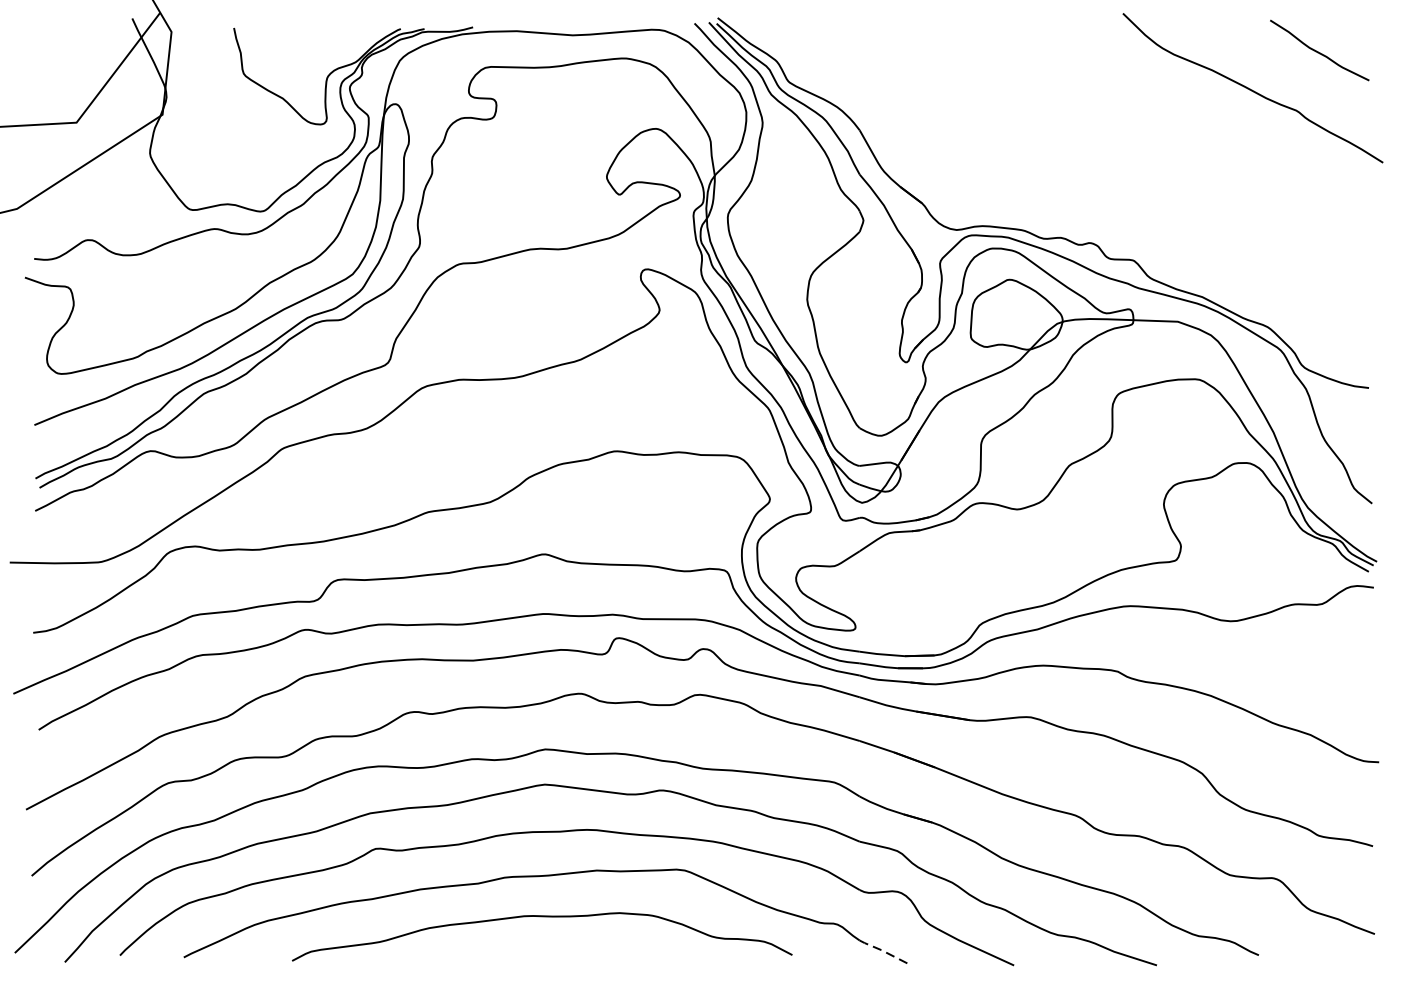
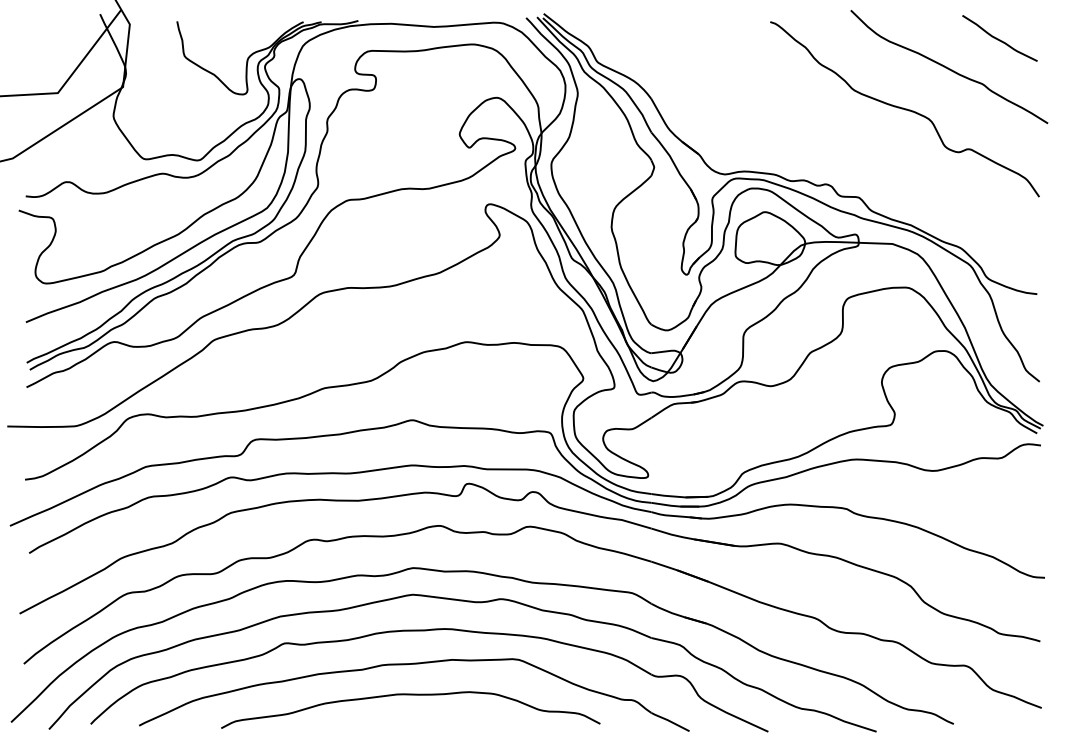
curve: (1193, 144) -> (904, 109), added
line: (883, 951) -> (669, 721), dashed -> solid

